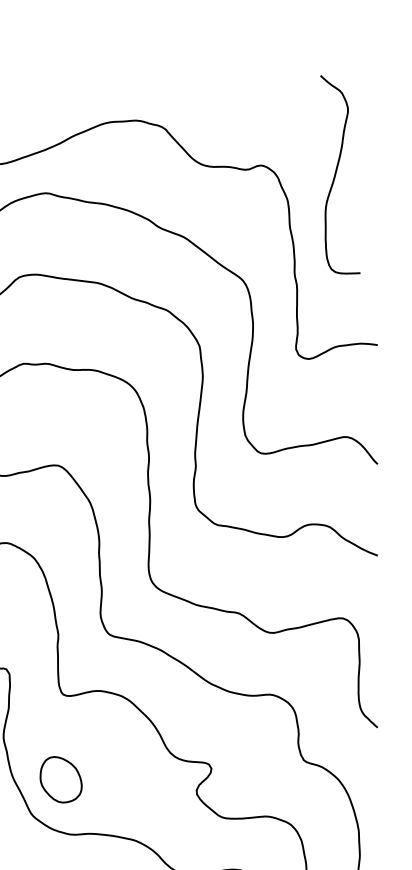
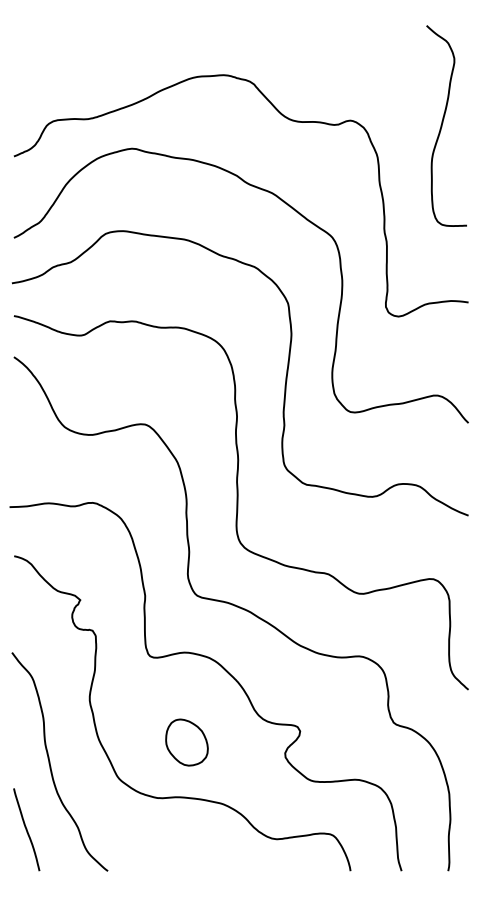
curve: (337, 172) -> (443, 123), moved
part: (60, 779) -> (186, 742), moved

